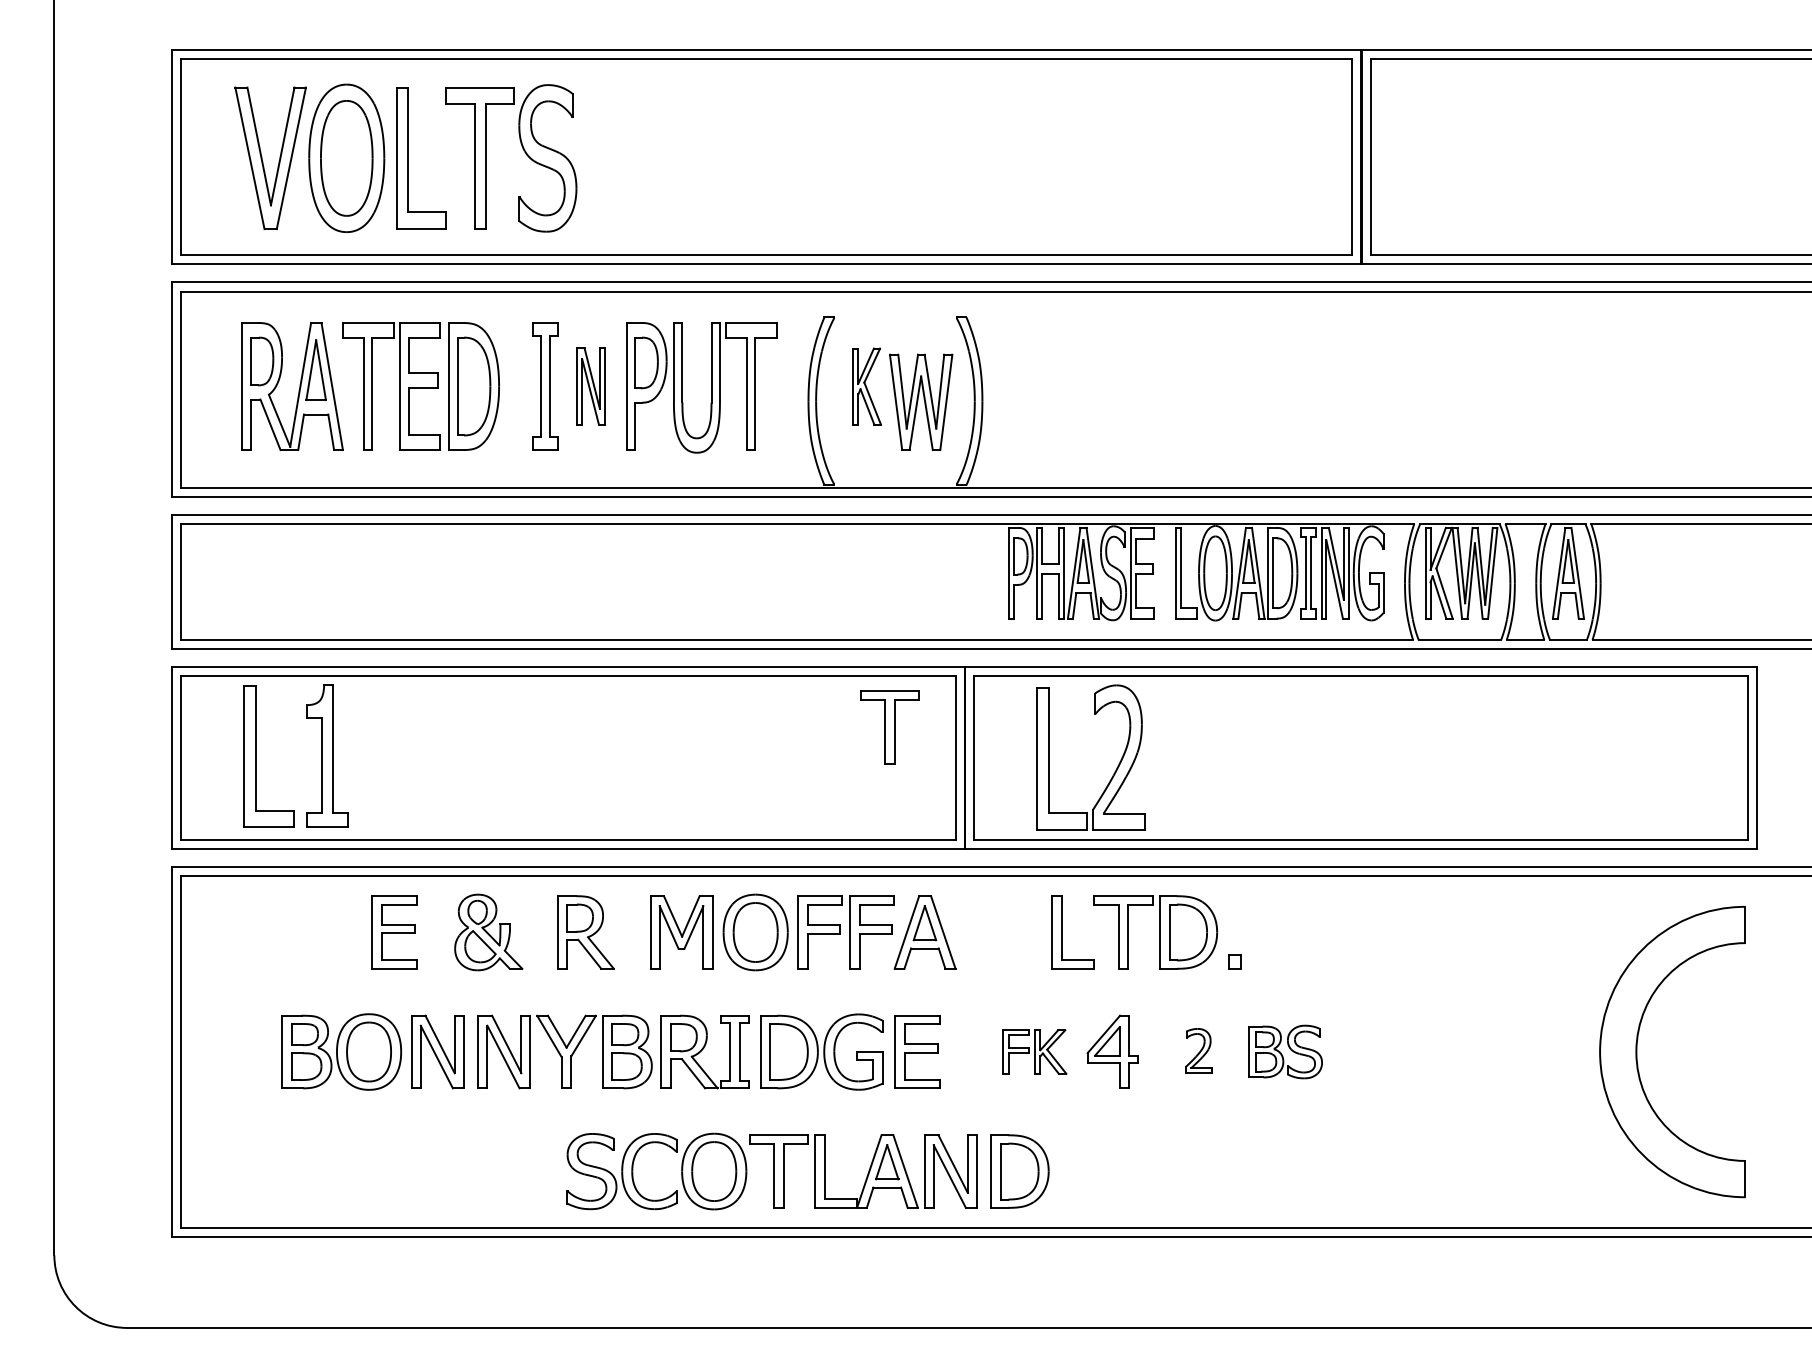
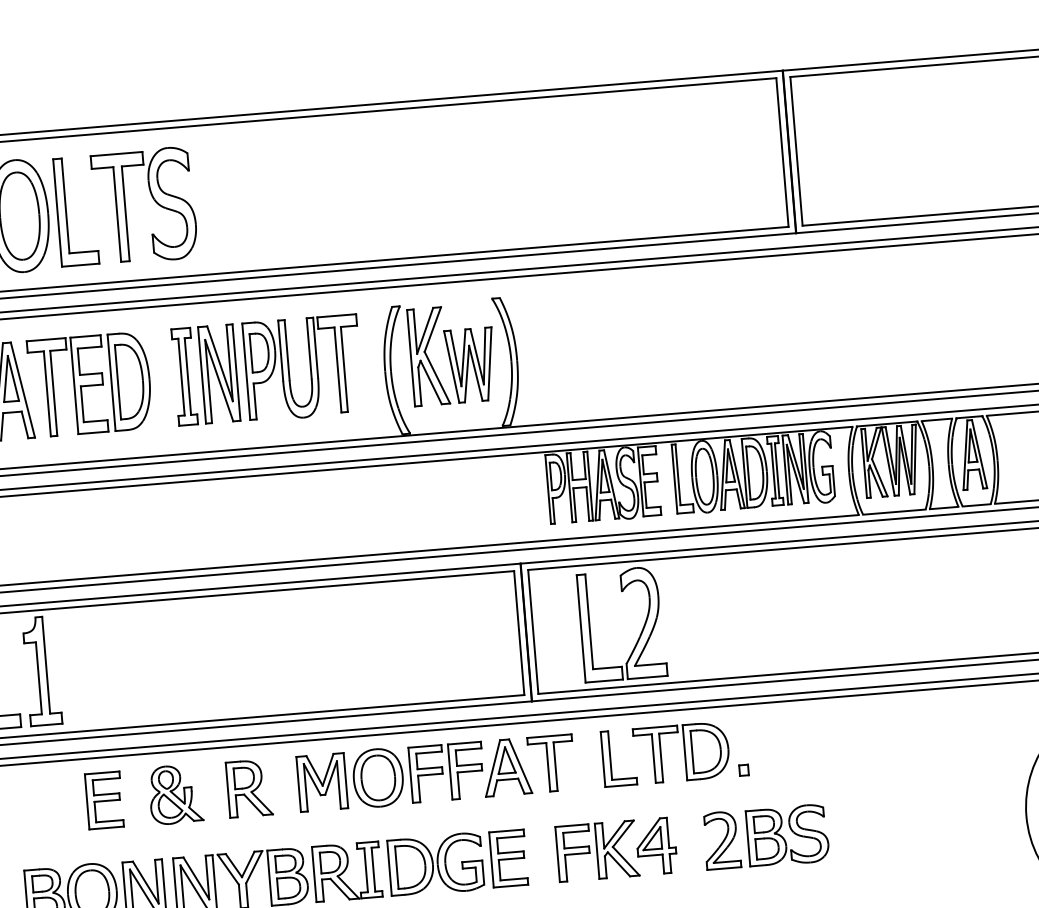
part: (590, 386) -> (218, 374), size x1.67
part: (867, 386) -> (429, 356), size x1.67
part: (889, 727) -> (551, 763), moved
part: (1198, 1050) -> (721, 839), size x1.67
part: (1034, 1051) -> (597, 850), size x1.67
part: (1285, 1051) -> (787, 835), size x1.43

